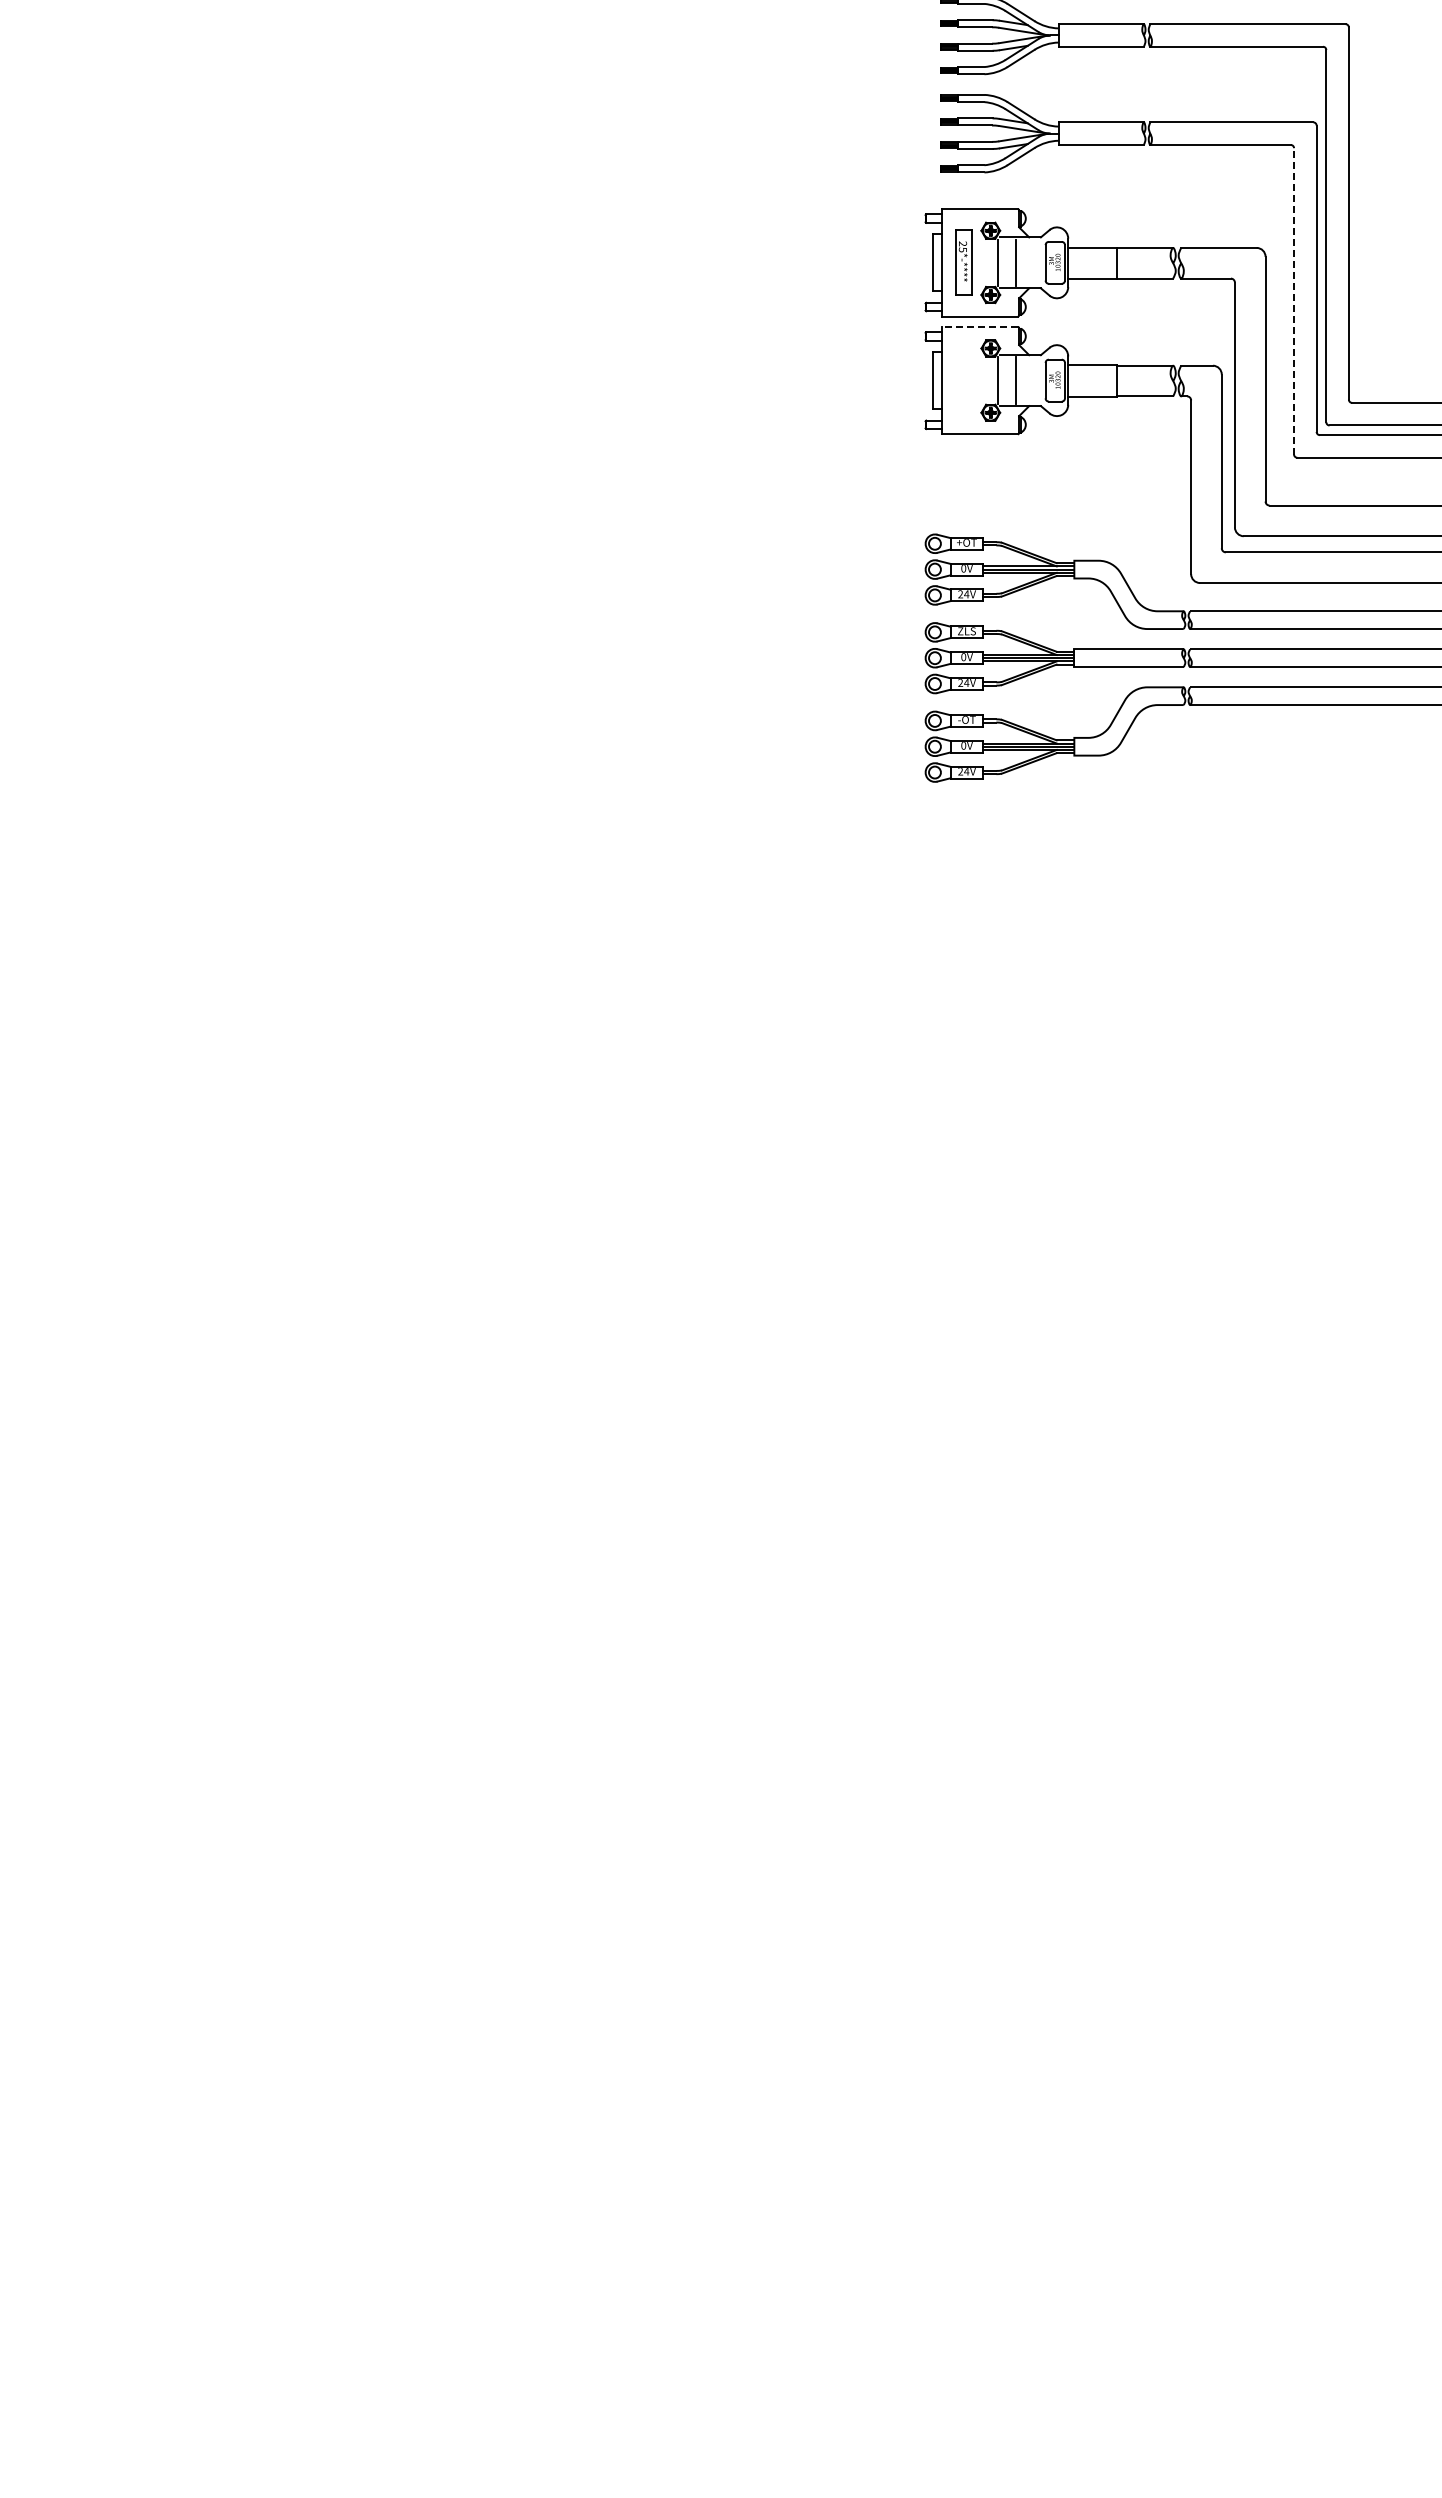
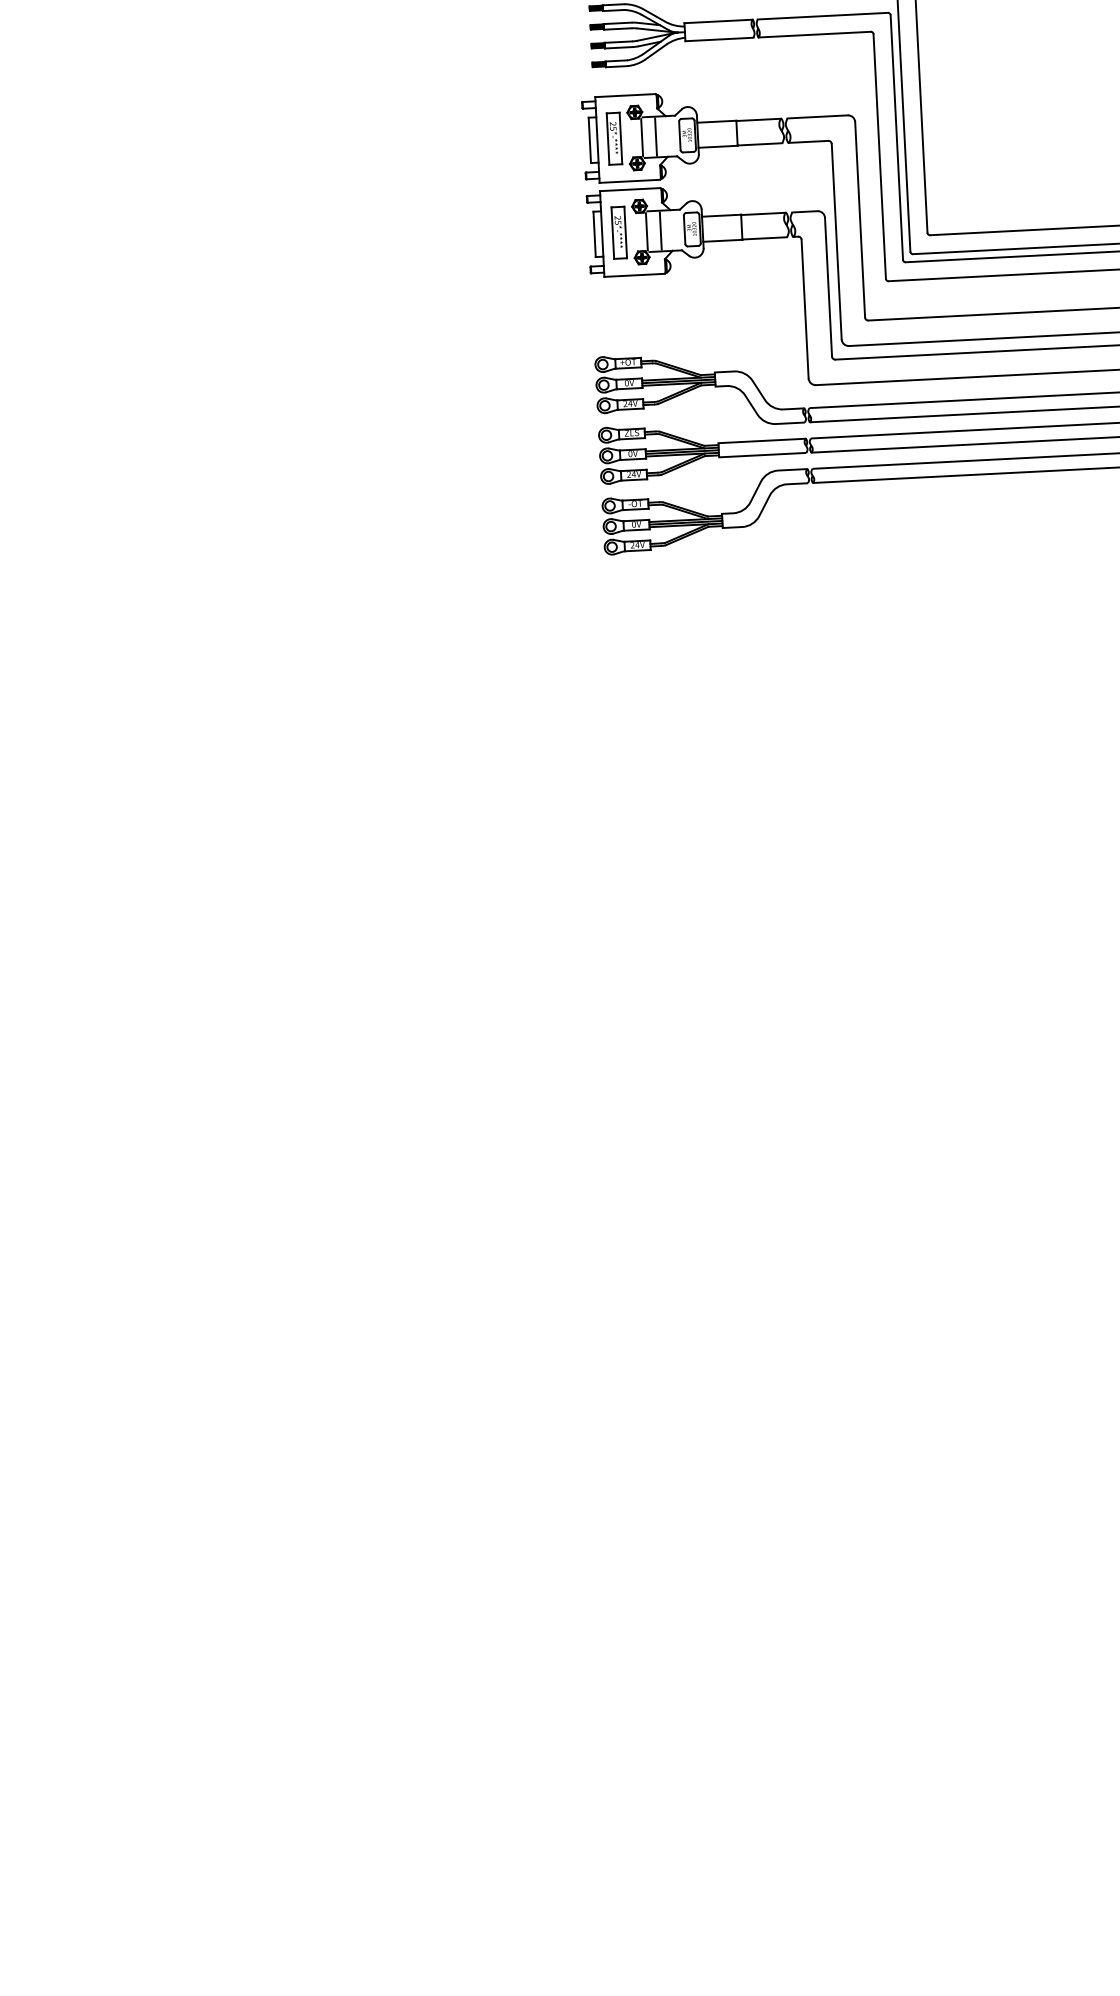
line: (1294, 300) -> (880, 155), dashed -> solid
line: (980, 326) -> (630, 189), dashed -> solid
part: (963, 379) -> (619, 232), added

